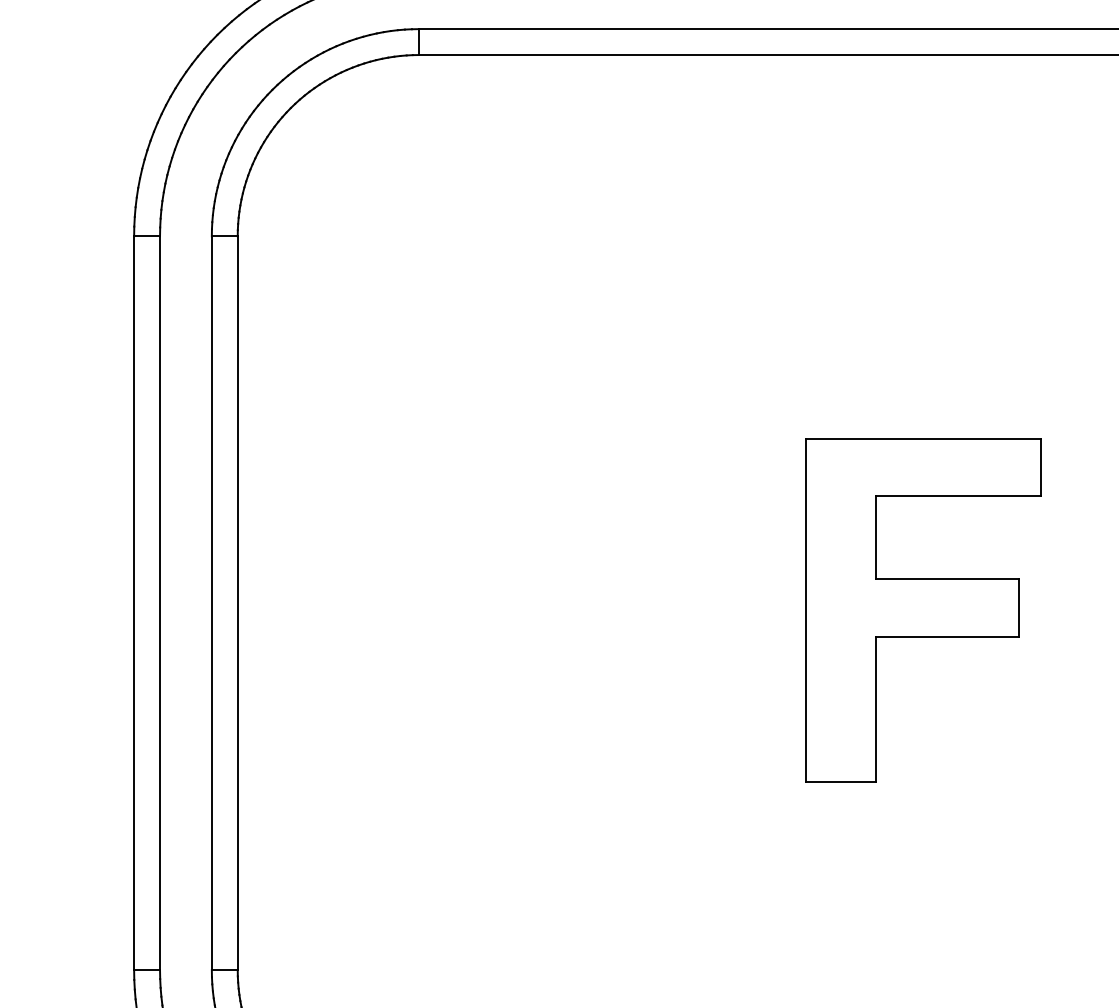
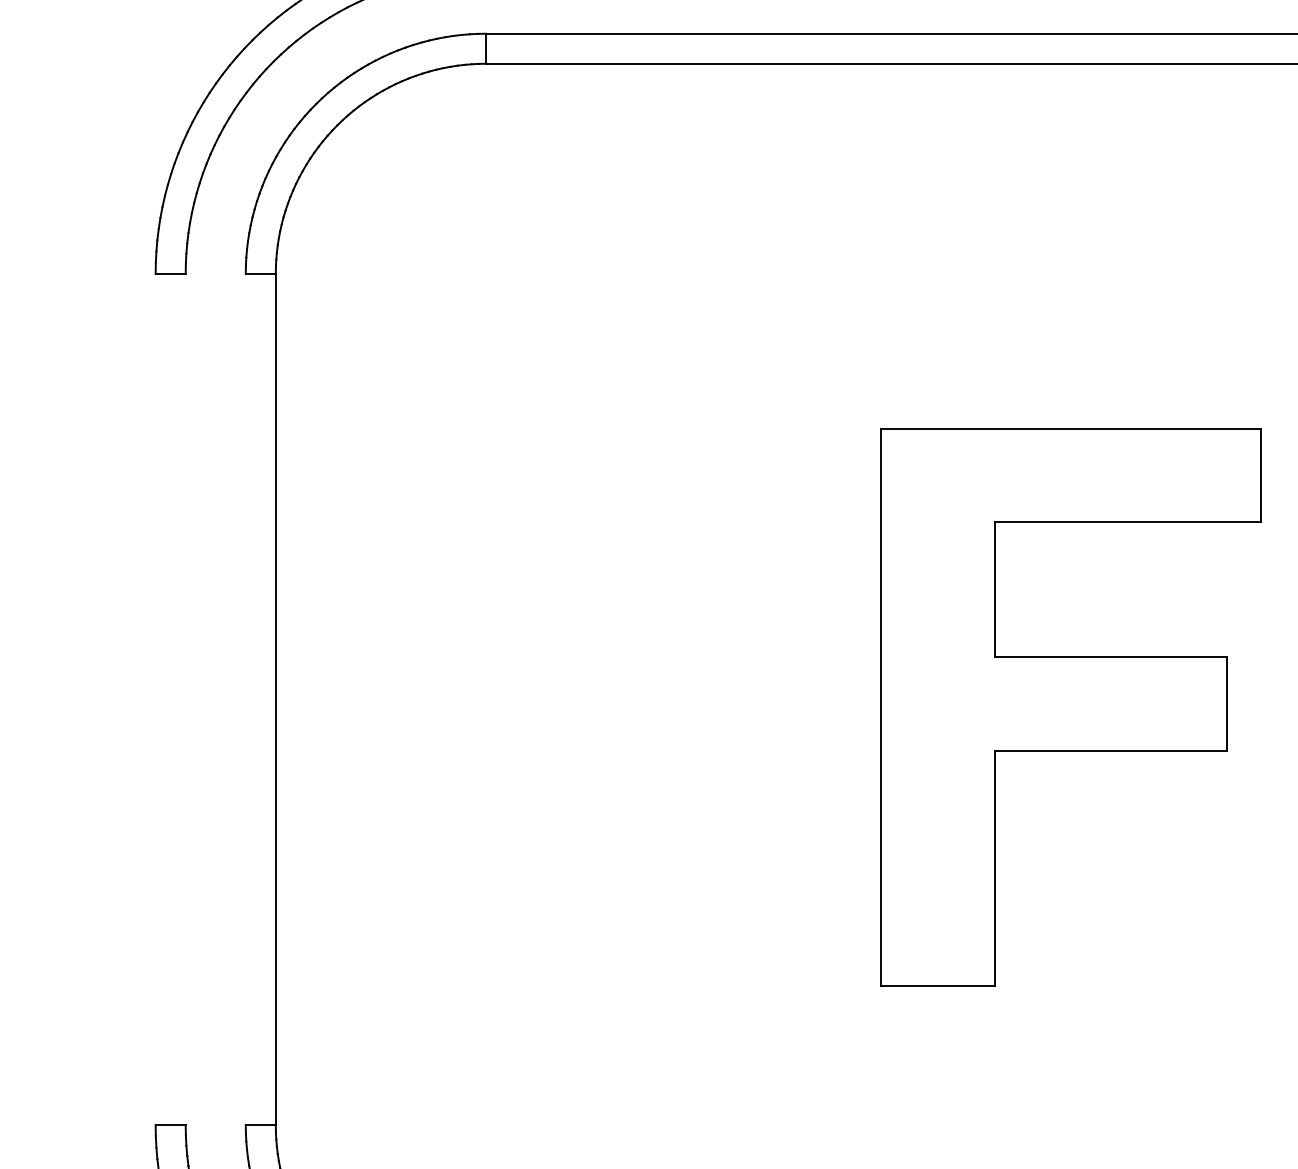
line: (134, 603) -> (155, 699), removed
line: (159, 603) -> (185, 699), removed
line: (211, 603) -> (245, 699), removed
part: (922, 610) -> (1070, 707), size x1.4

